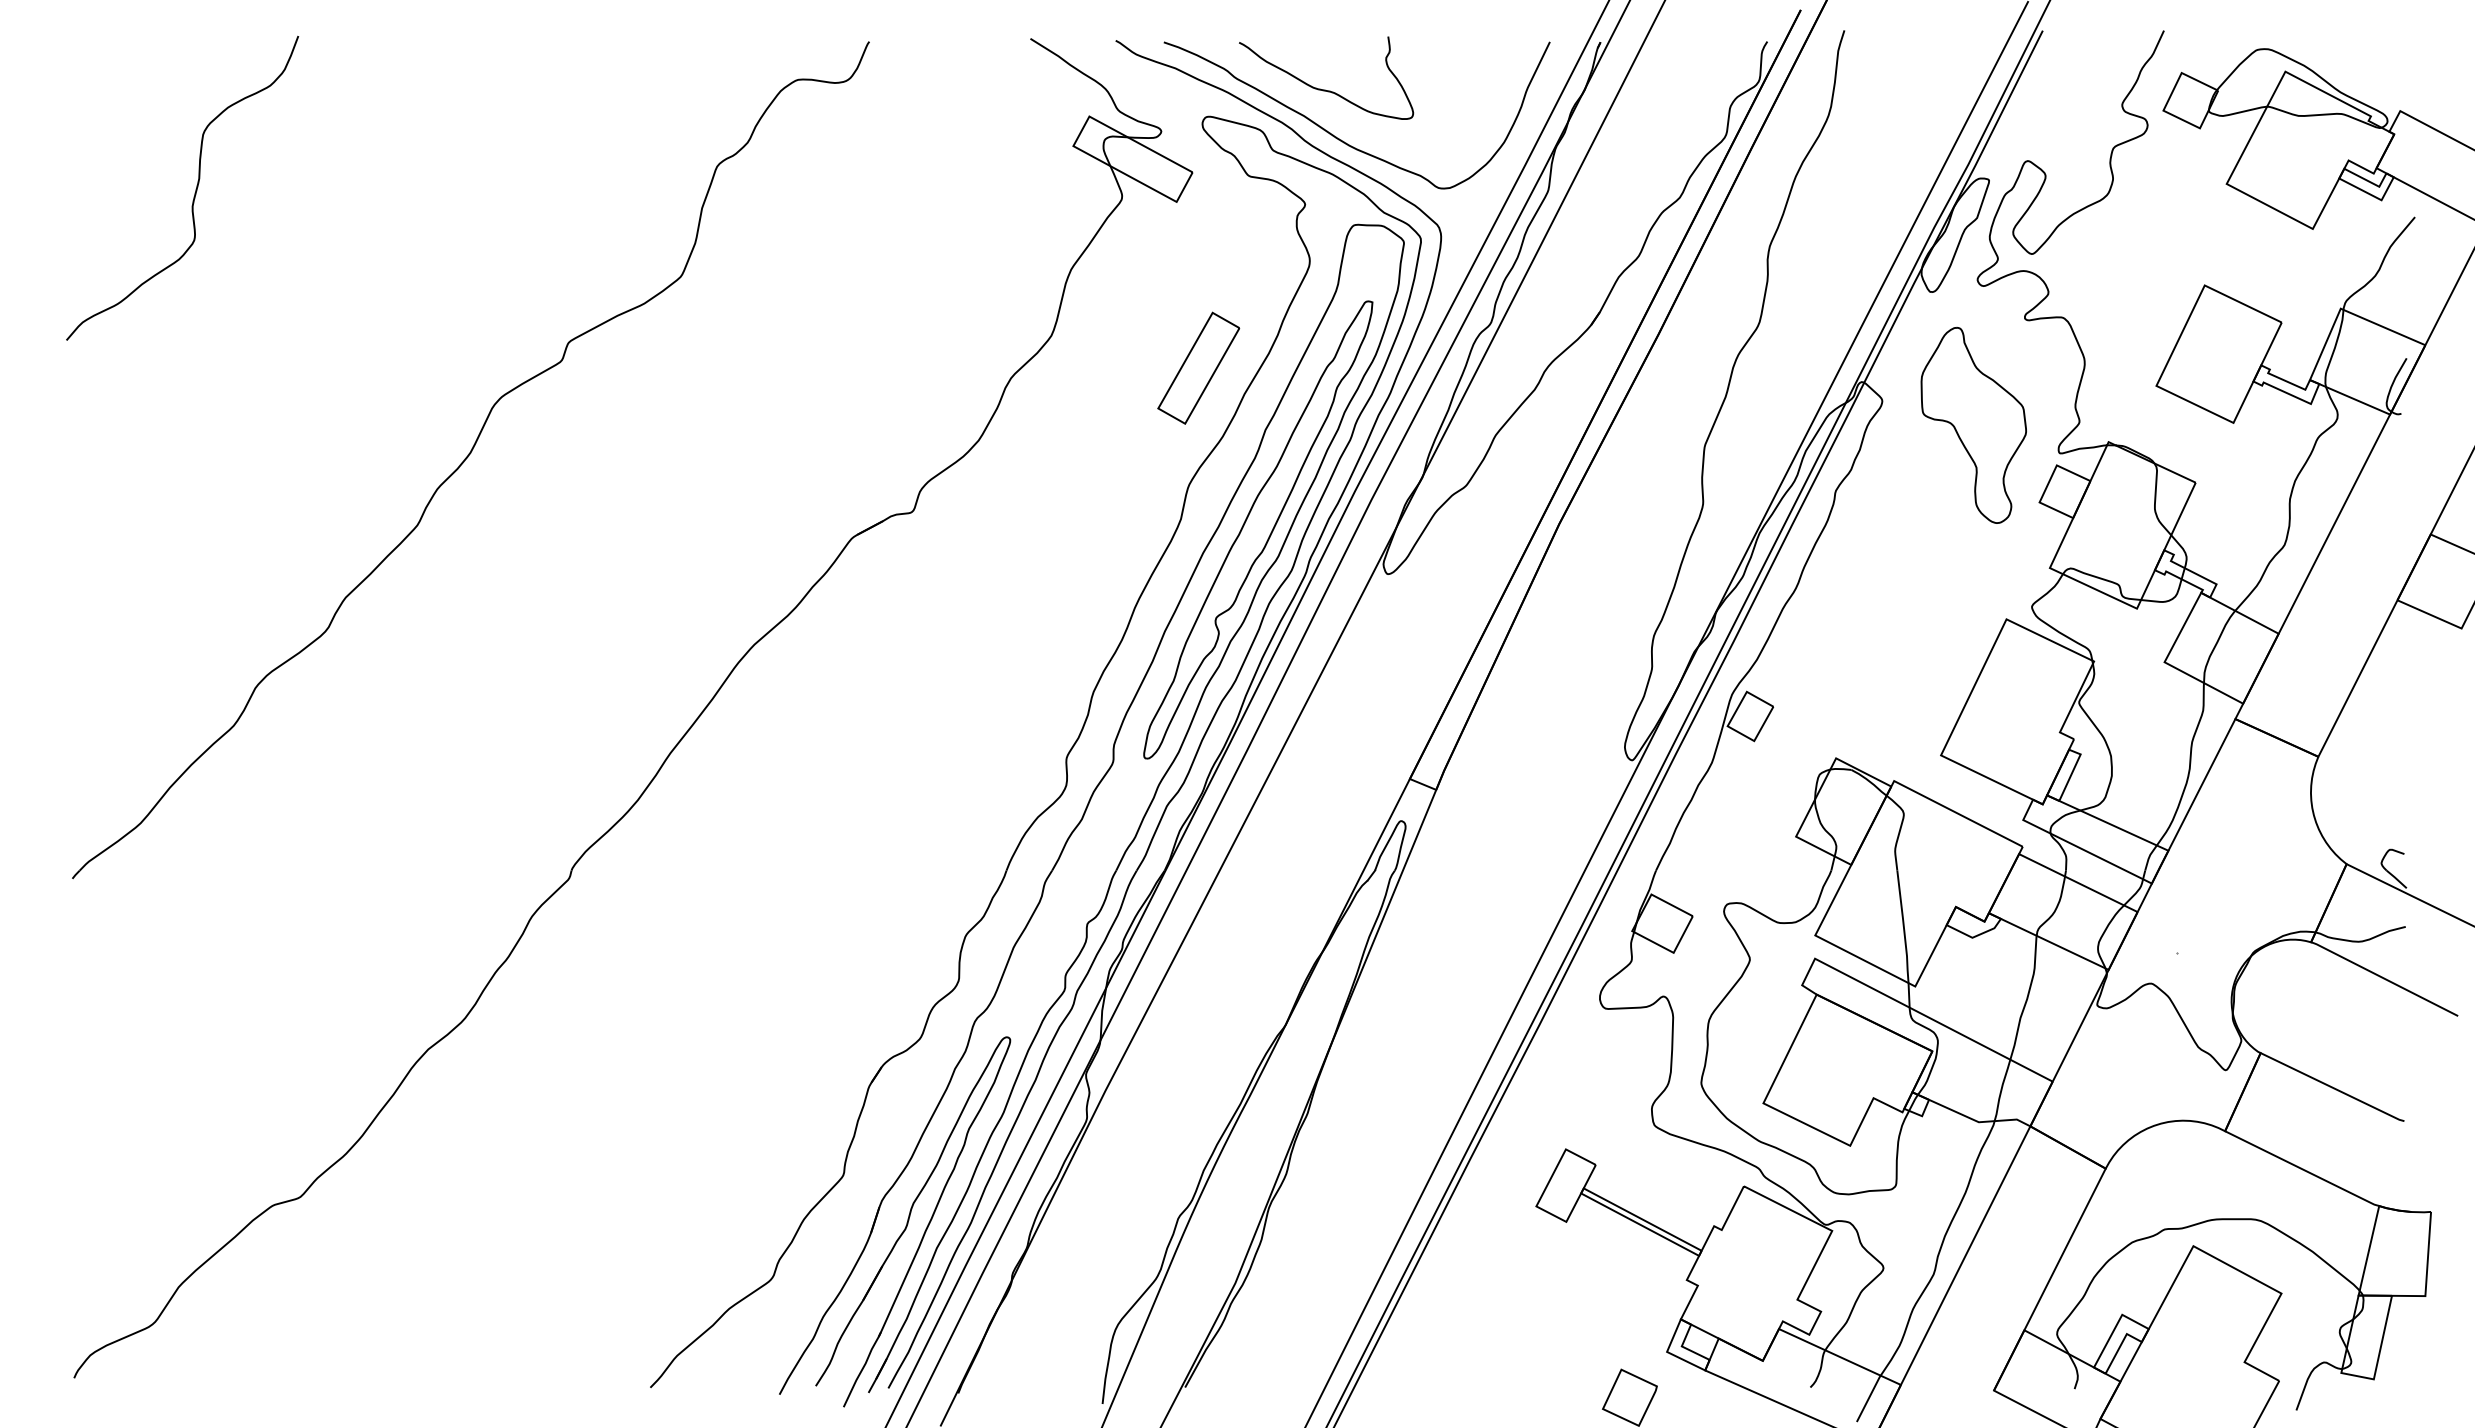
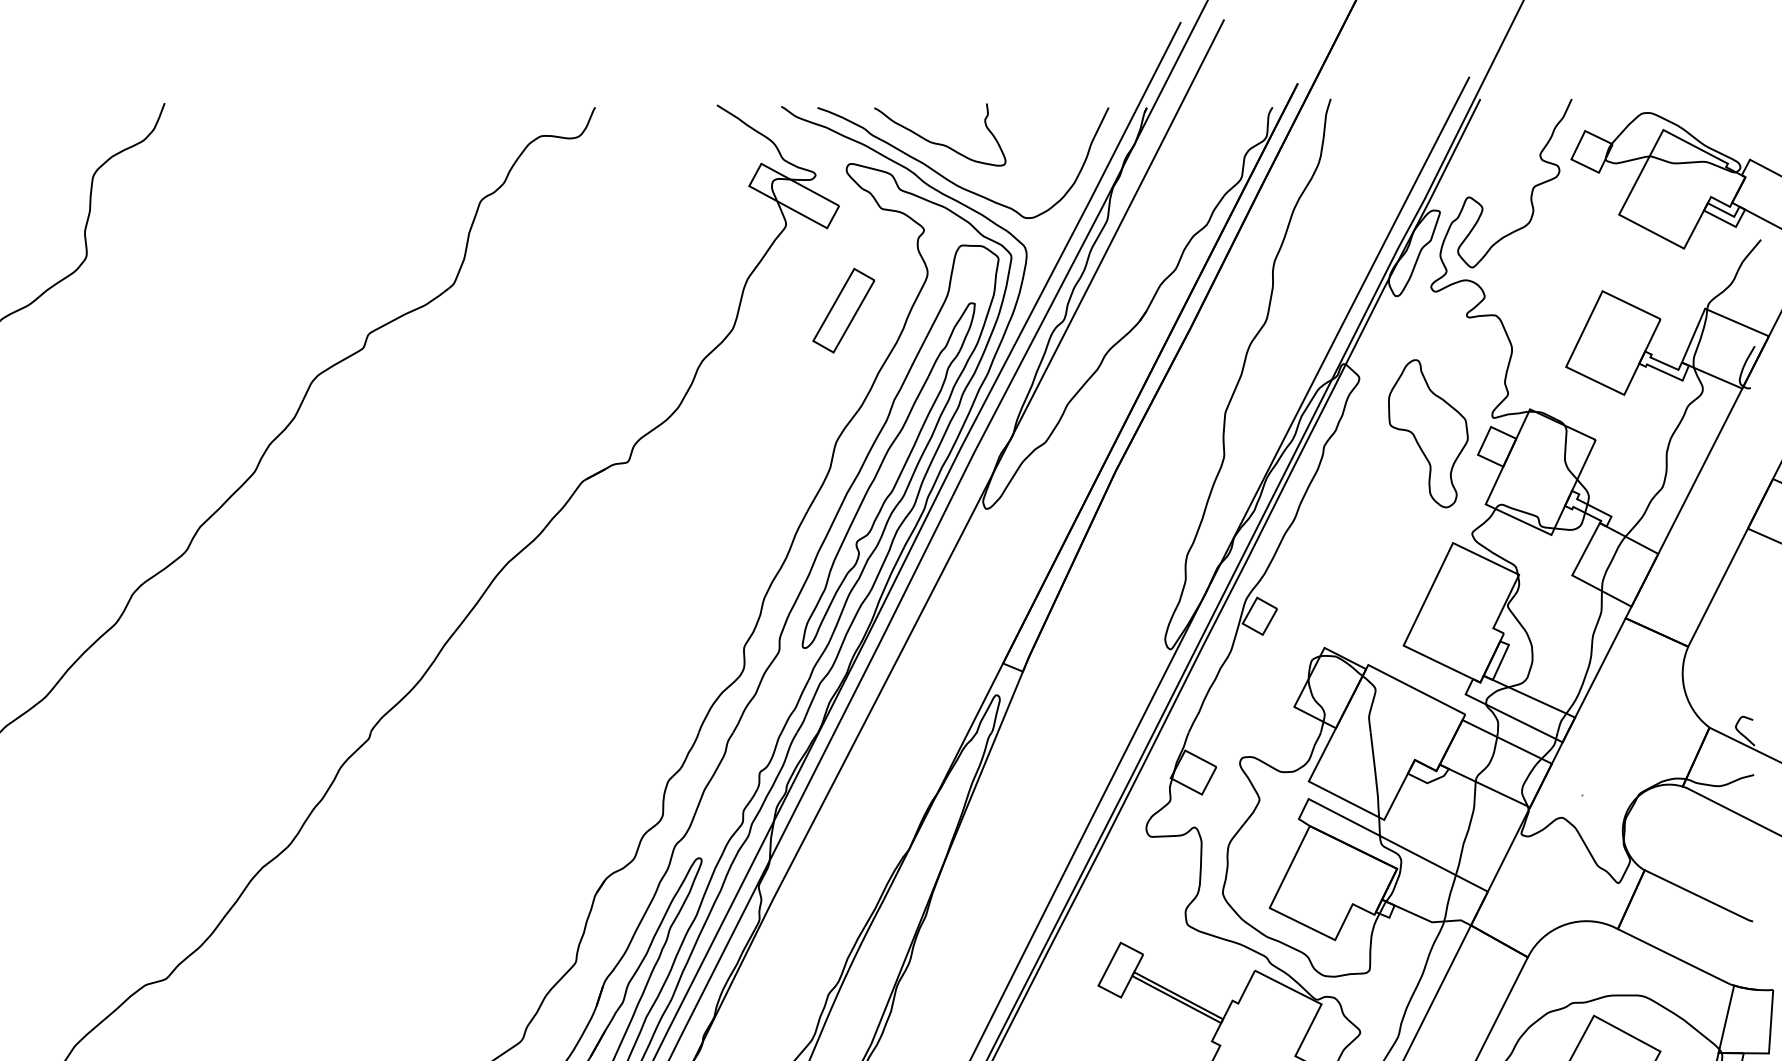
part: (1198, 367) -> (843, 310), moved
part: (1973, 425) -> (1428, 433), moved

